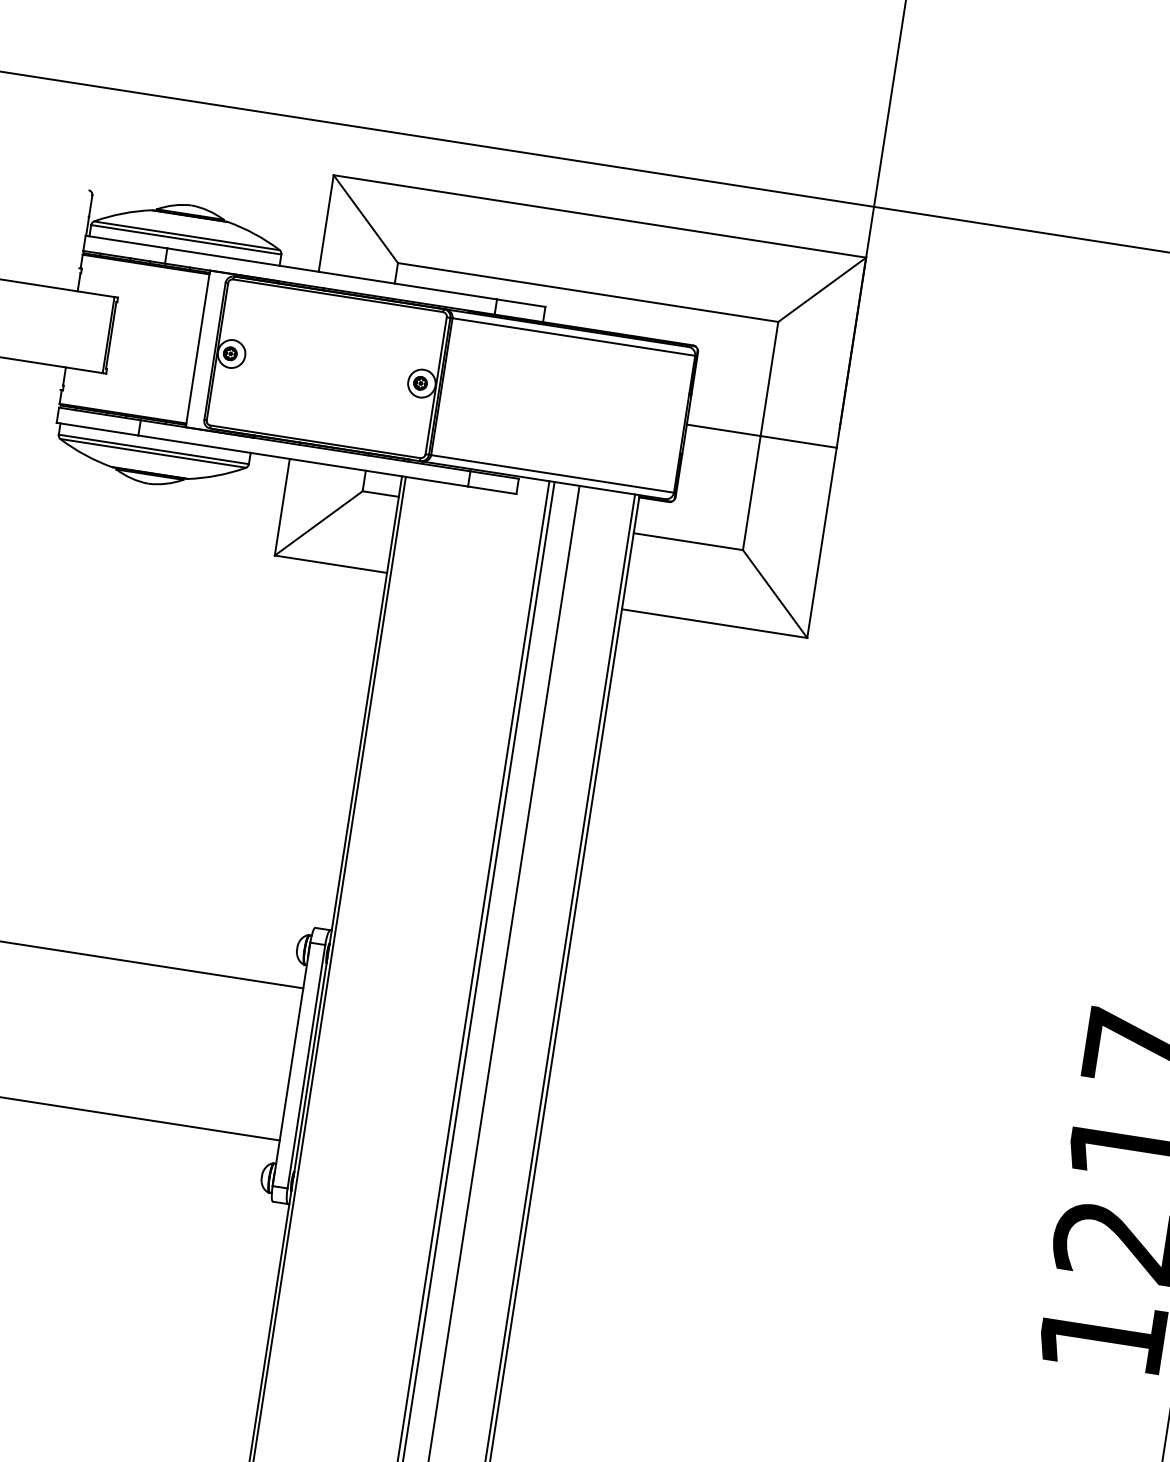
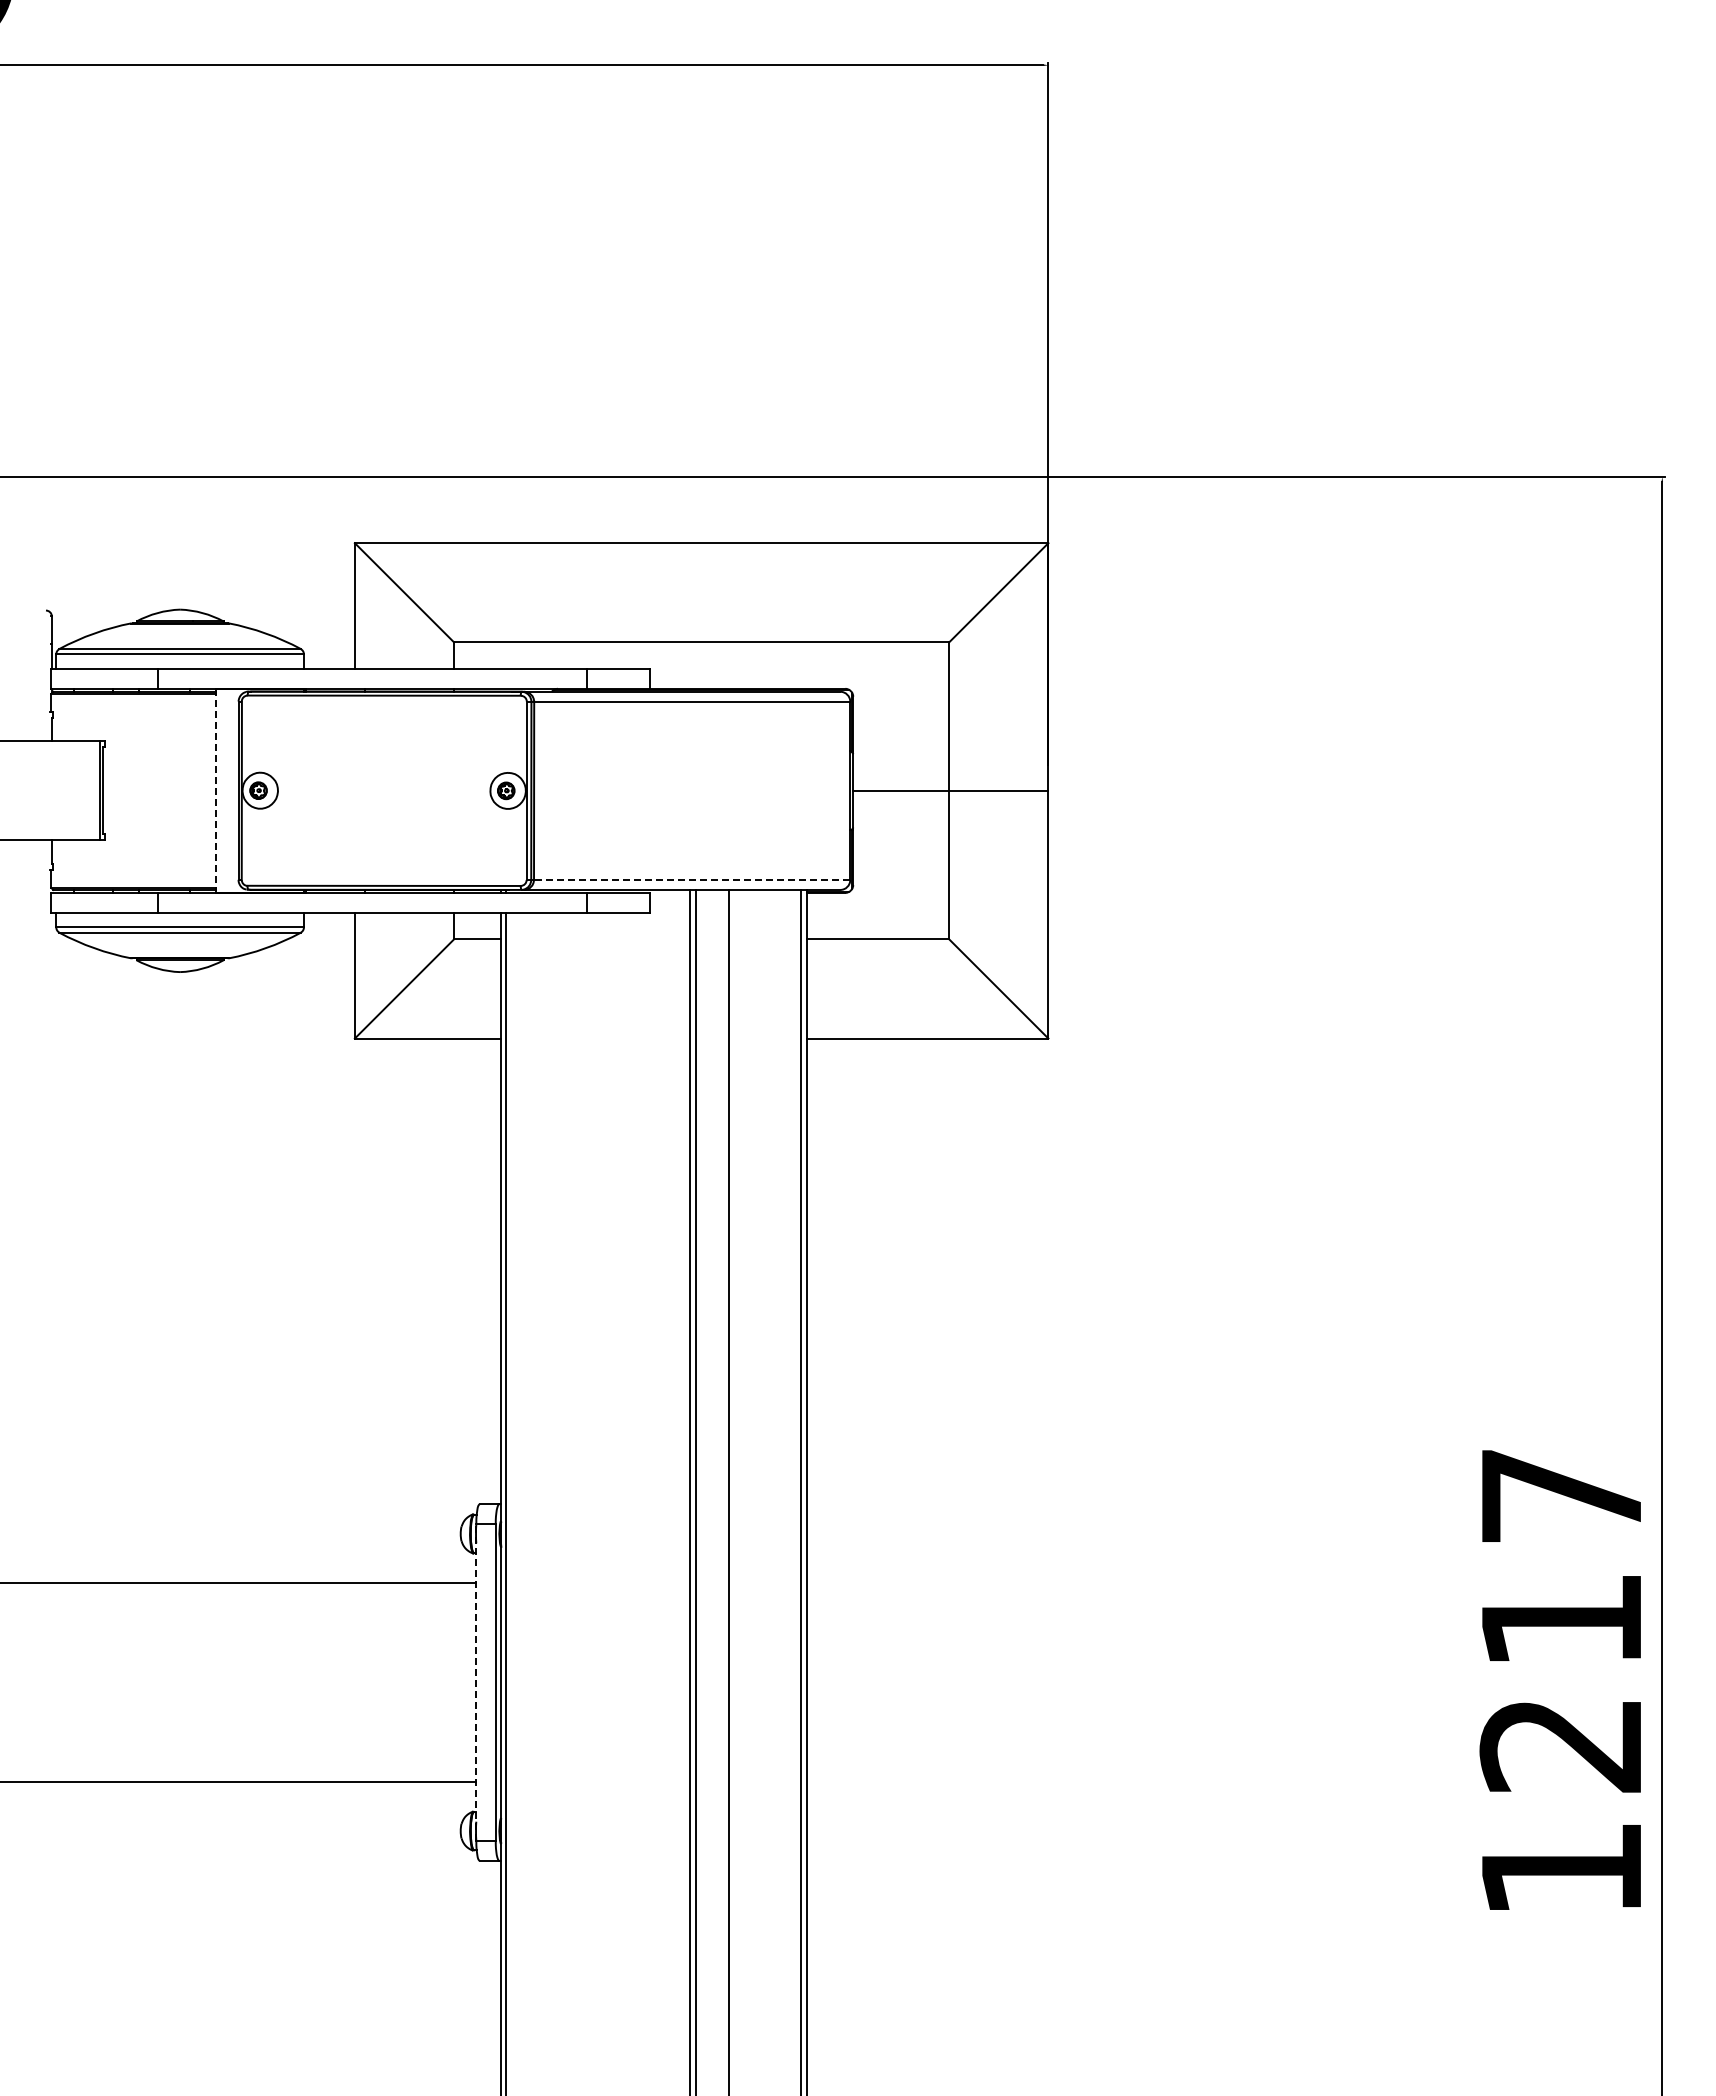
line: (197, 349) -> (216, 791), solid -> dashed
line: (552, 474) -> (691, 880), solid -> dashed
line: (291, 1064) -> (476, 1682), solid -> dashed

